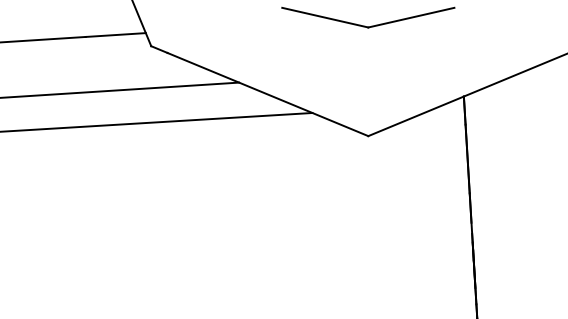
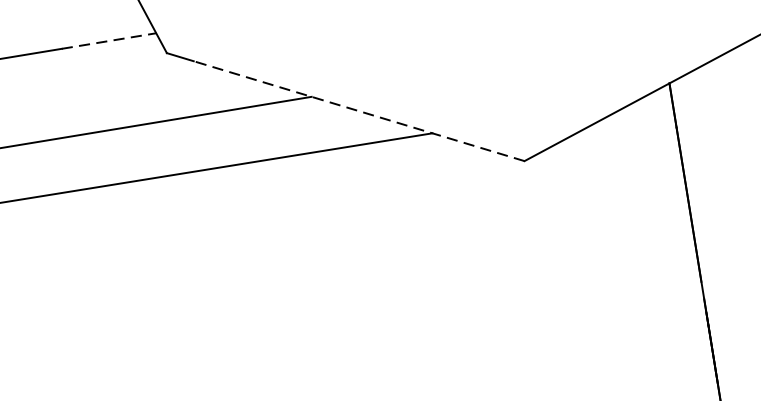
line: (116, 35) -> (110, 41), solid -> dashed
line: (267, 94) -> (358, 111), solid -> dashed

